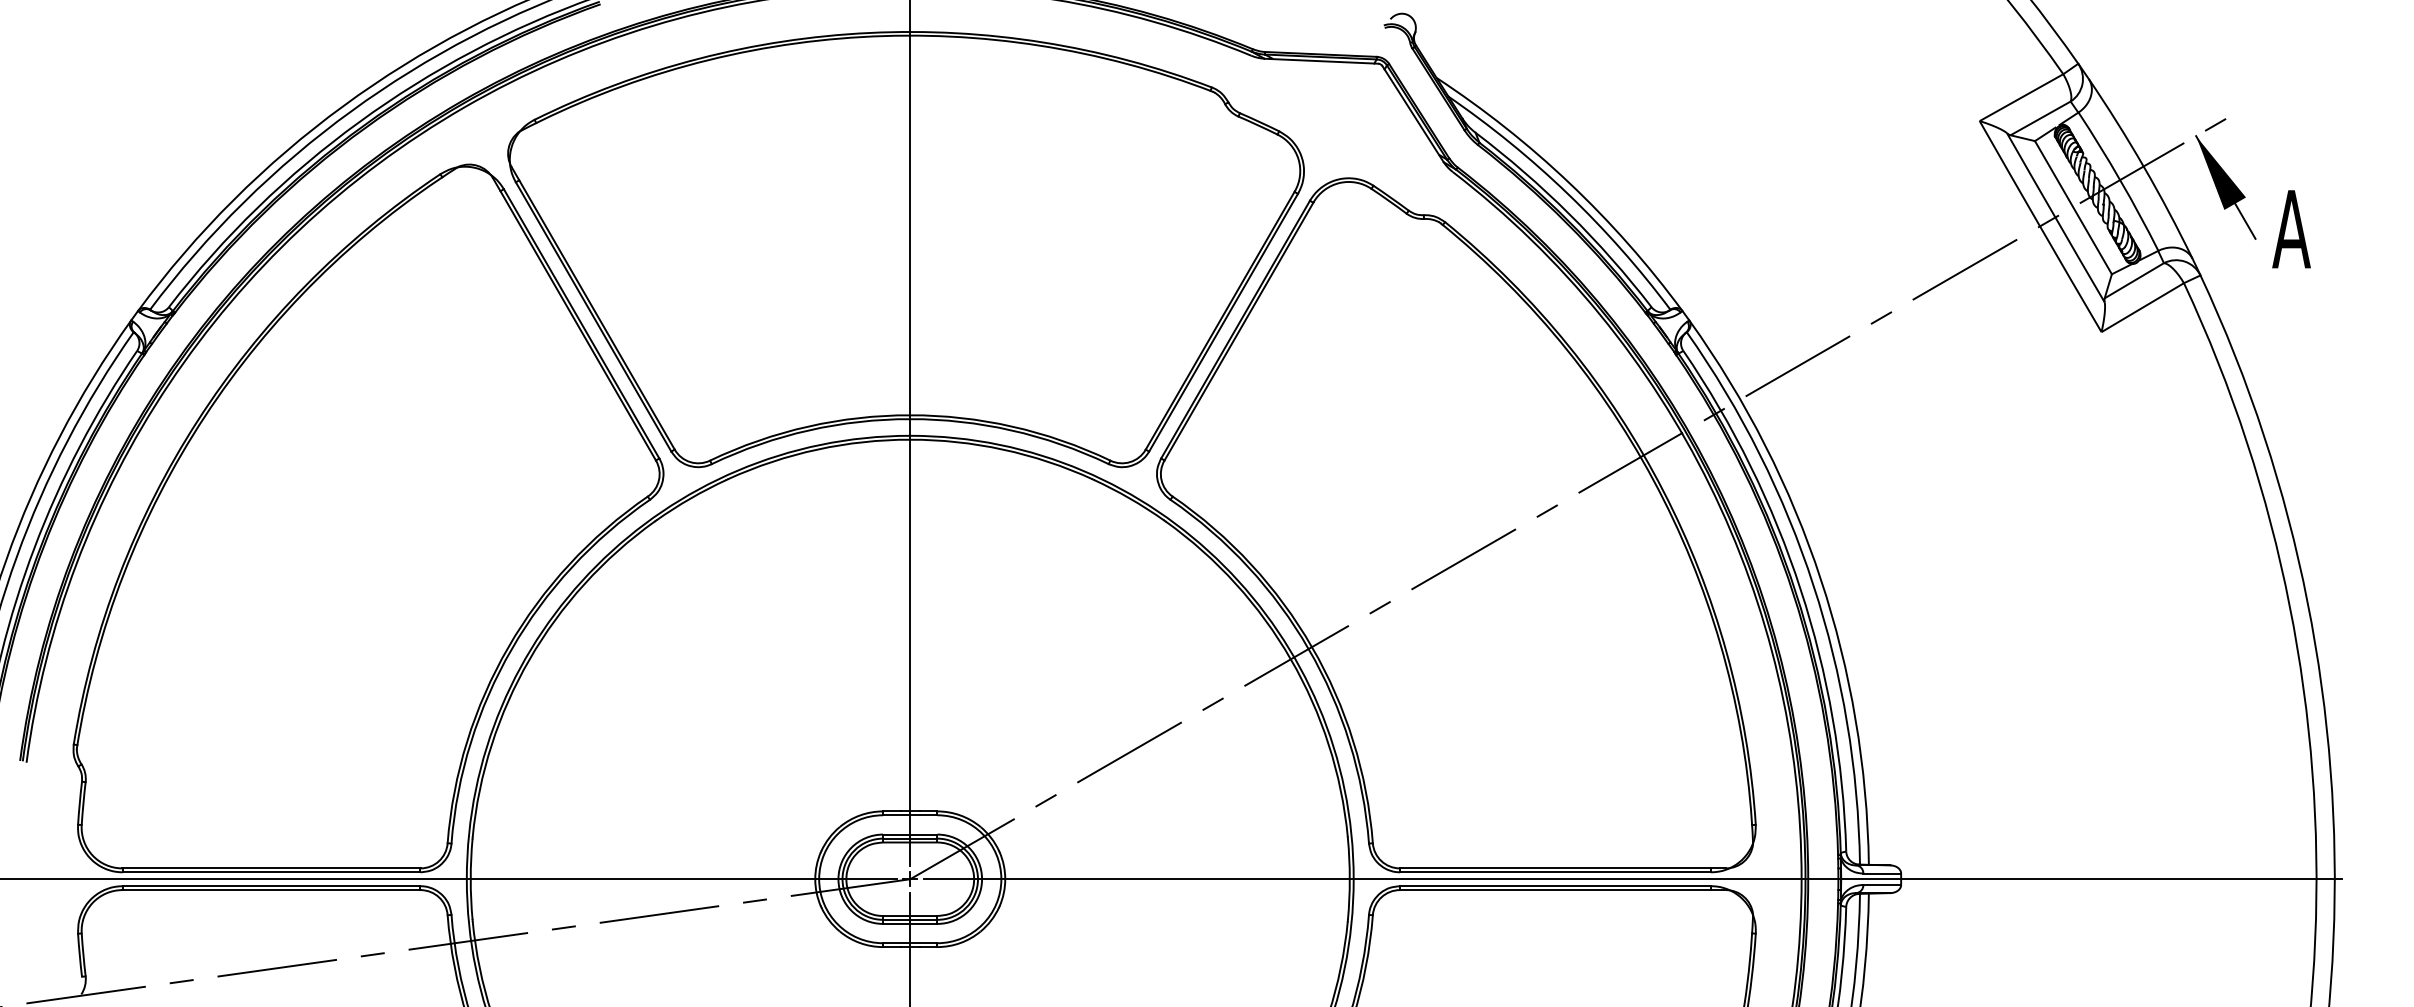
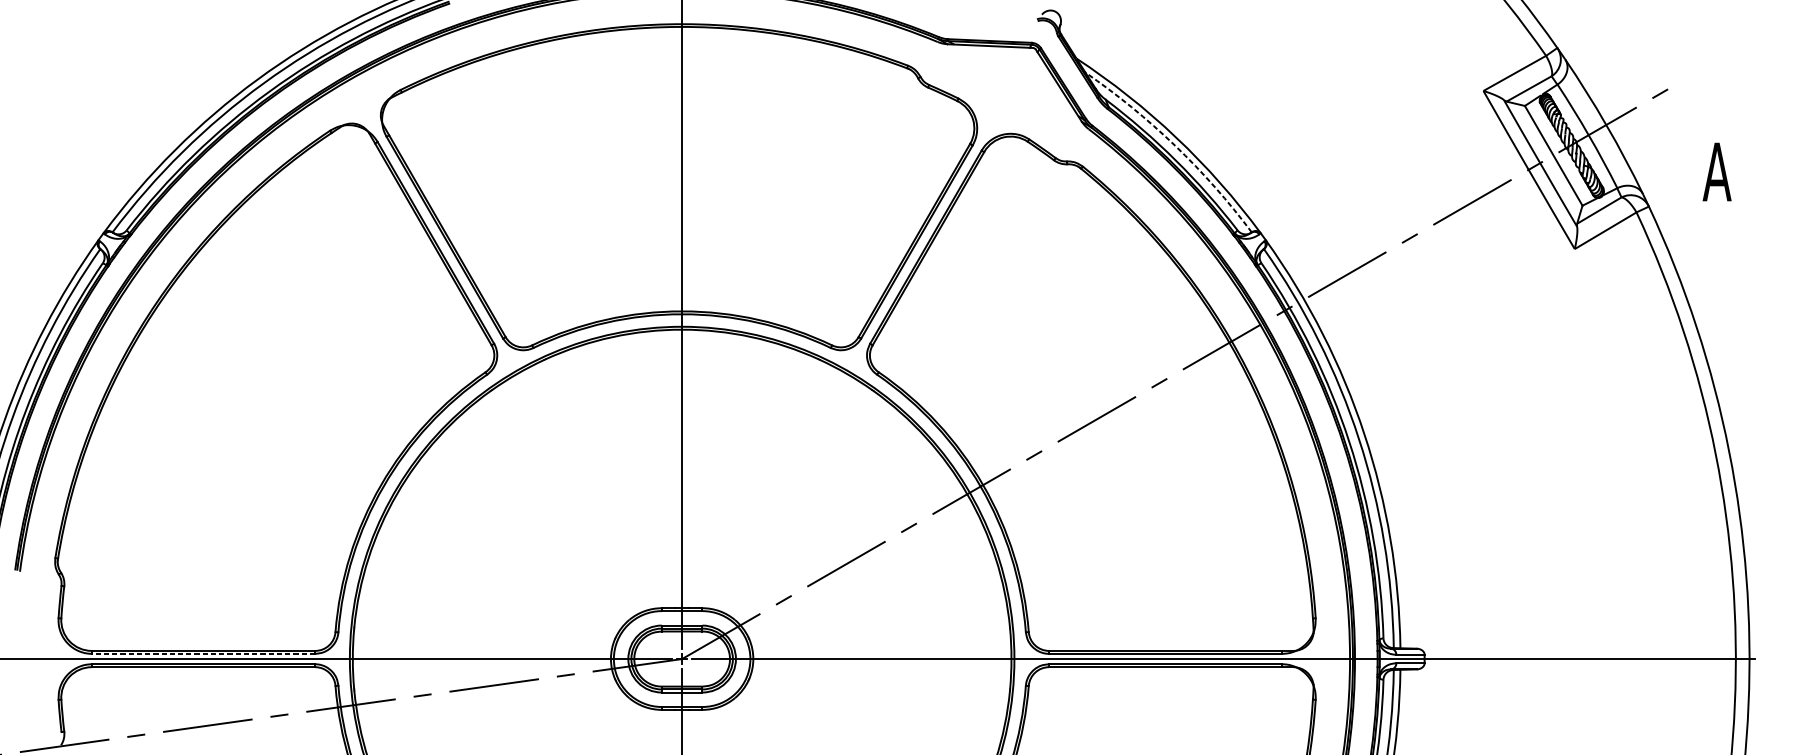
part: (2225, 187) -> (1667, 140), removed
arc: (1568, 194) -> (1175, 145), solid -> dashed
line: (271, 872) -> (203, 653), solid -> dashed

